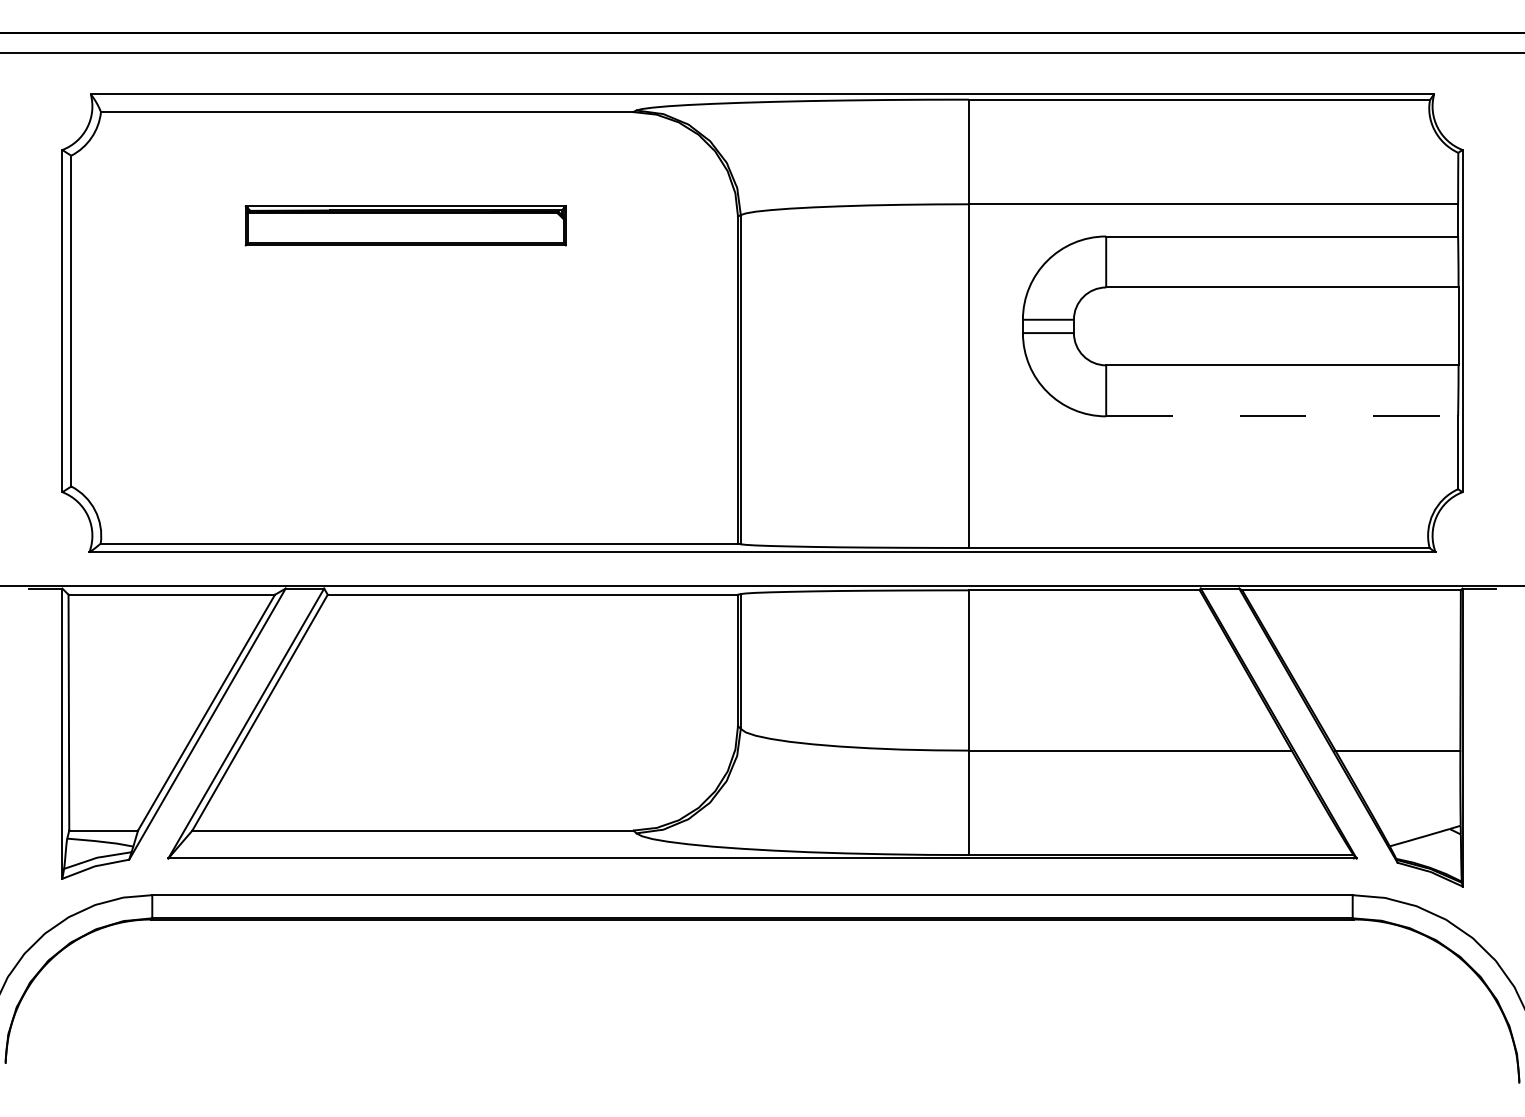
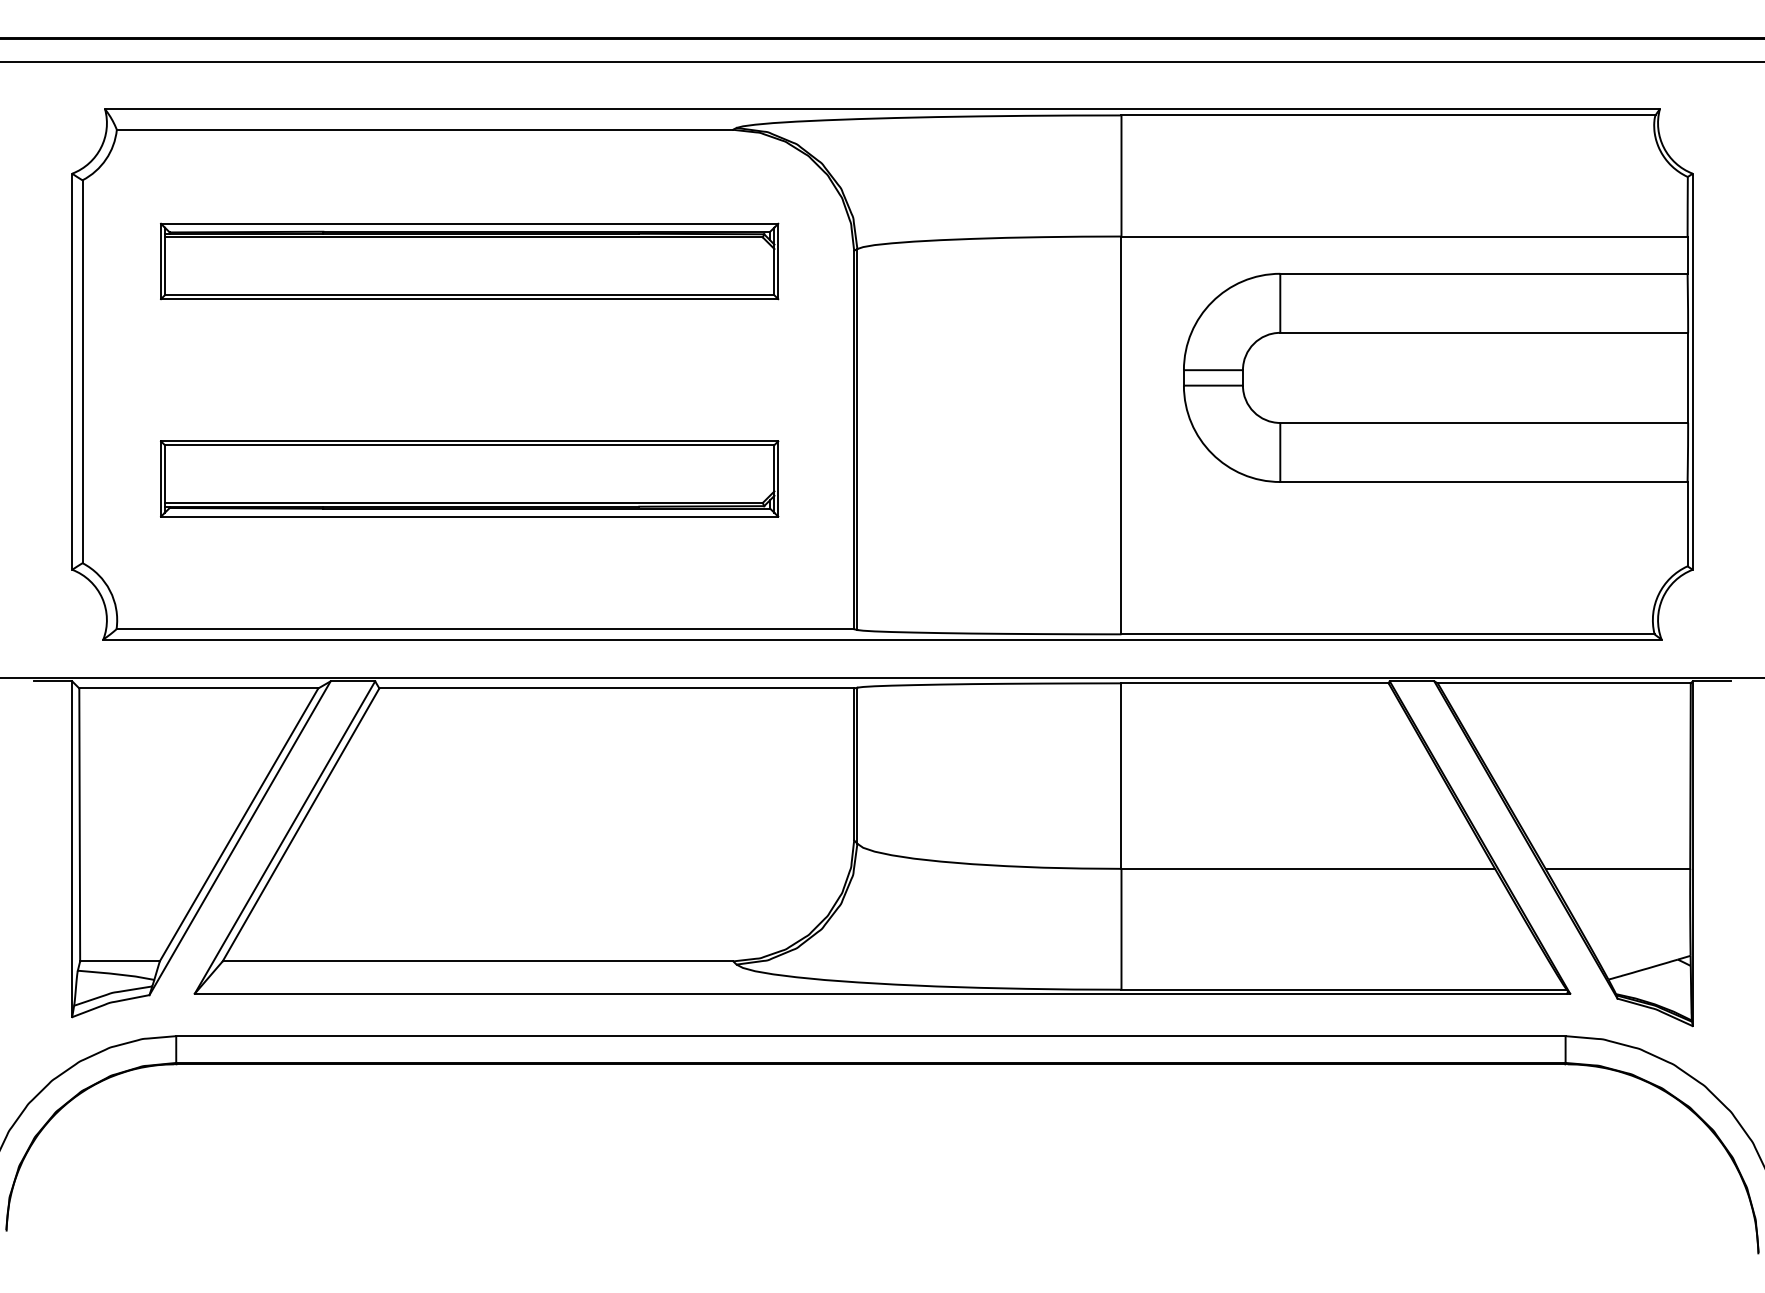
part: (405, 225) -> (469, 261), size x1.67
part: (405, 413) -> (469, 478), added
line: (1282, 416) -> (1484, 482), dashed -> solid

